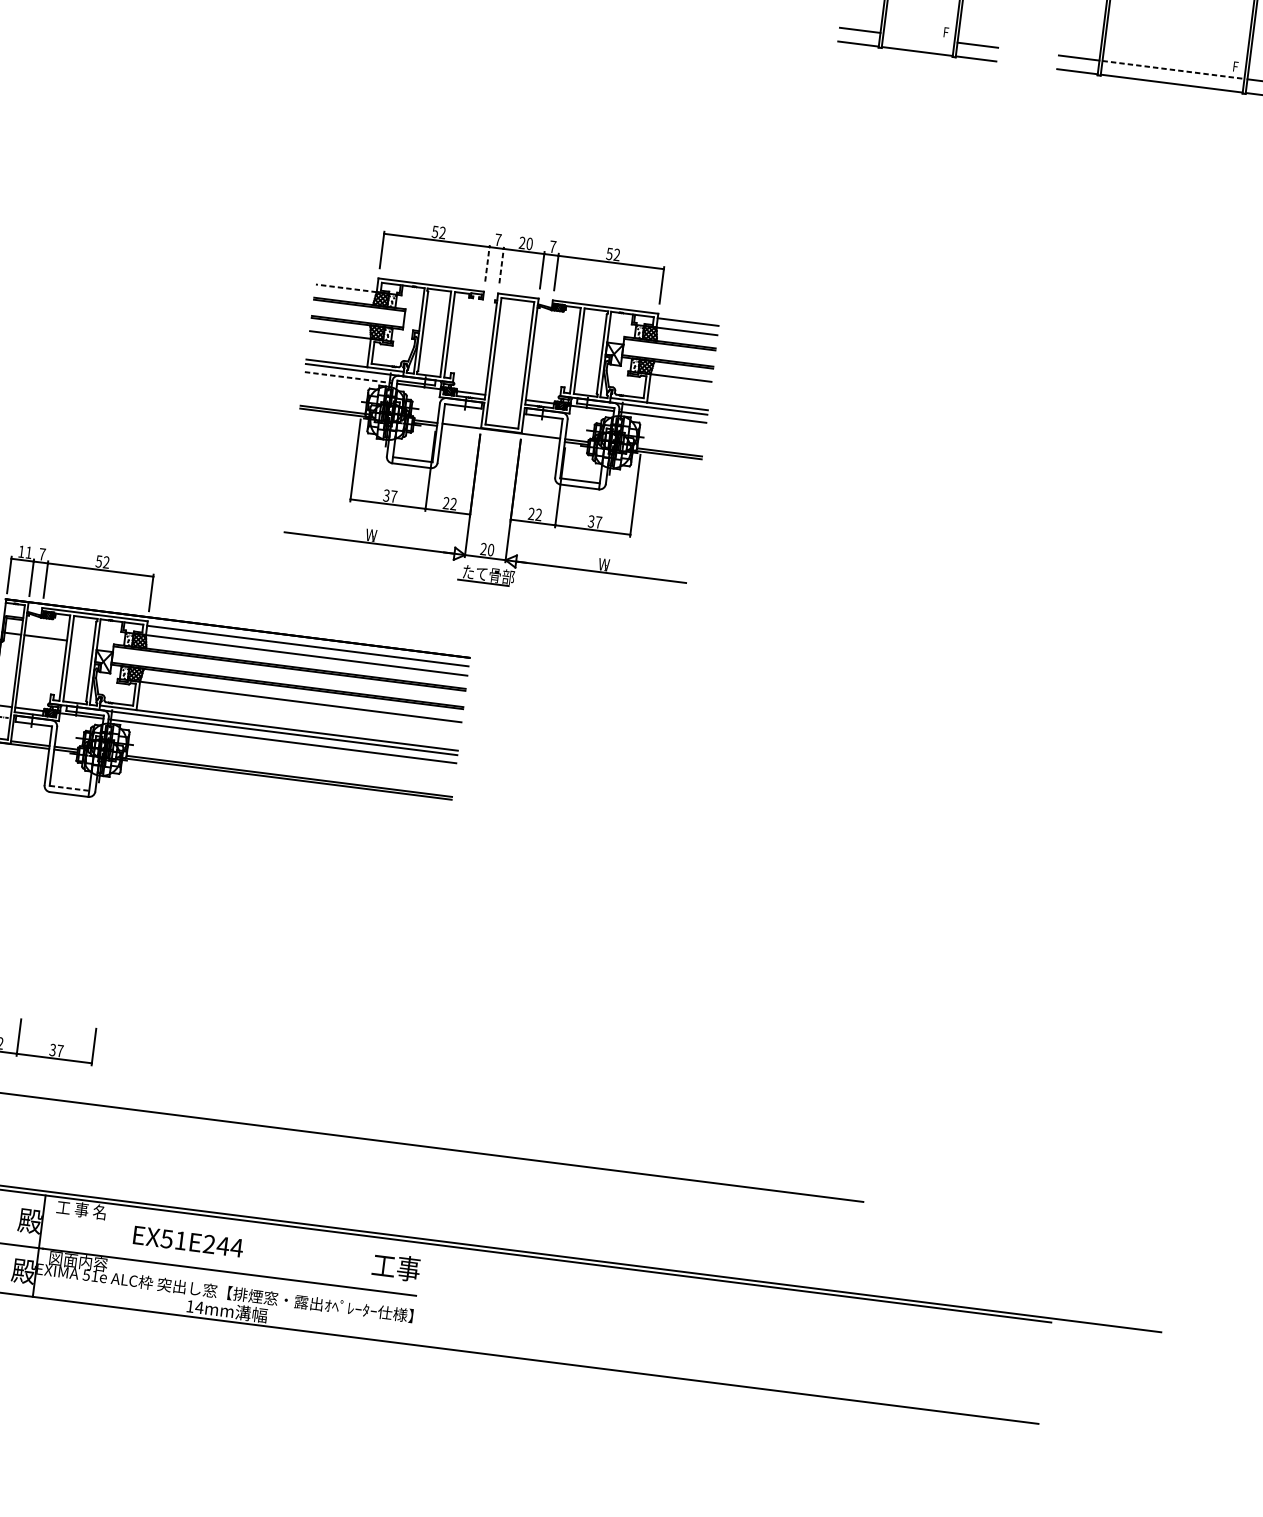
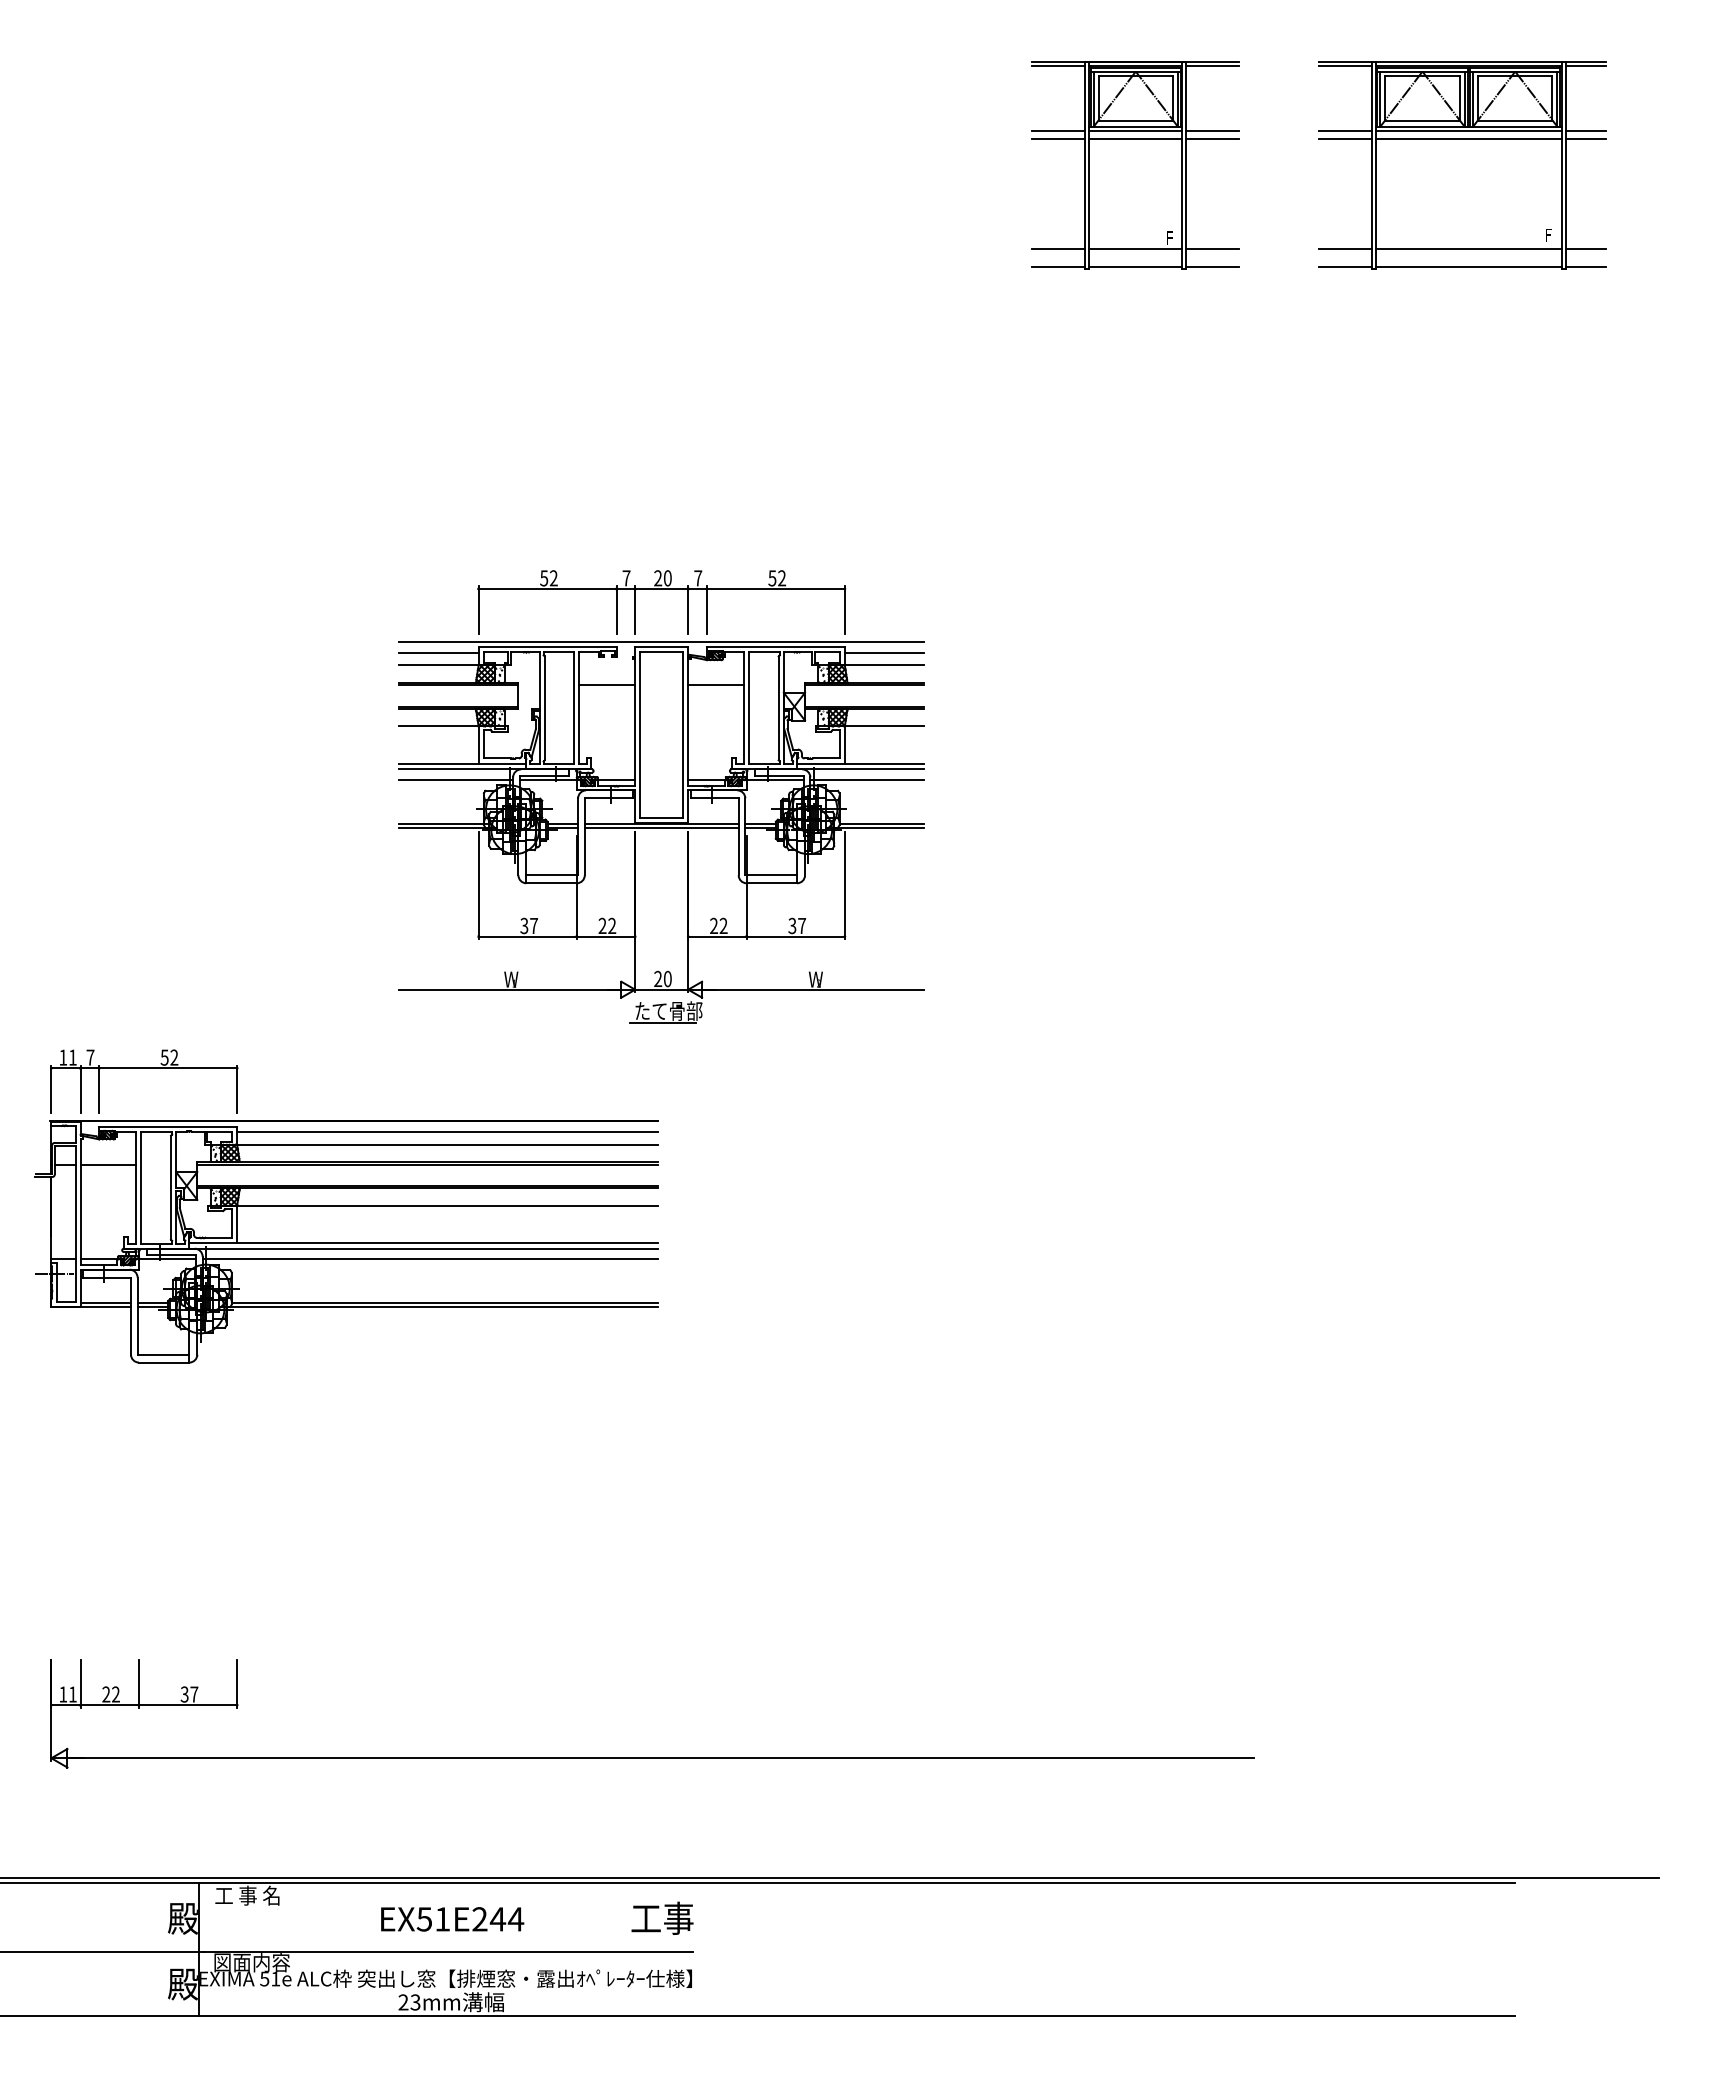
line: (918, 37) -> (1135, 249), added
line: (1173, 69) -> (1468, 249), dashed -> solid
line: (487, 263) -> (616, 610), dashed -> solid
line: (501, 265) -> (635, 610), dashed -> solid
line: (347, 279) -> (438, 653), added
line: (346, 288) -> (438, 665), dashed -> solid
line: (518, 292) -> (661, 642), added
line: (473, 319) -> (607, 685), added
line: (556, 330) -> (716, 685), added
line: (348, 377) -> (456, 780), dashed -> solid
line: (500, 433) -> (661, 827), added
line: (69, 788) -> (163, 1354), dashed -> solid
text: (188, 1241) -> (452, 1919), moved
text: (194, 1307) -> (409, 2002), 14mm -> 23mm

